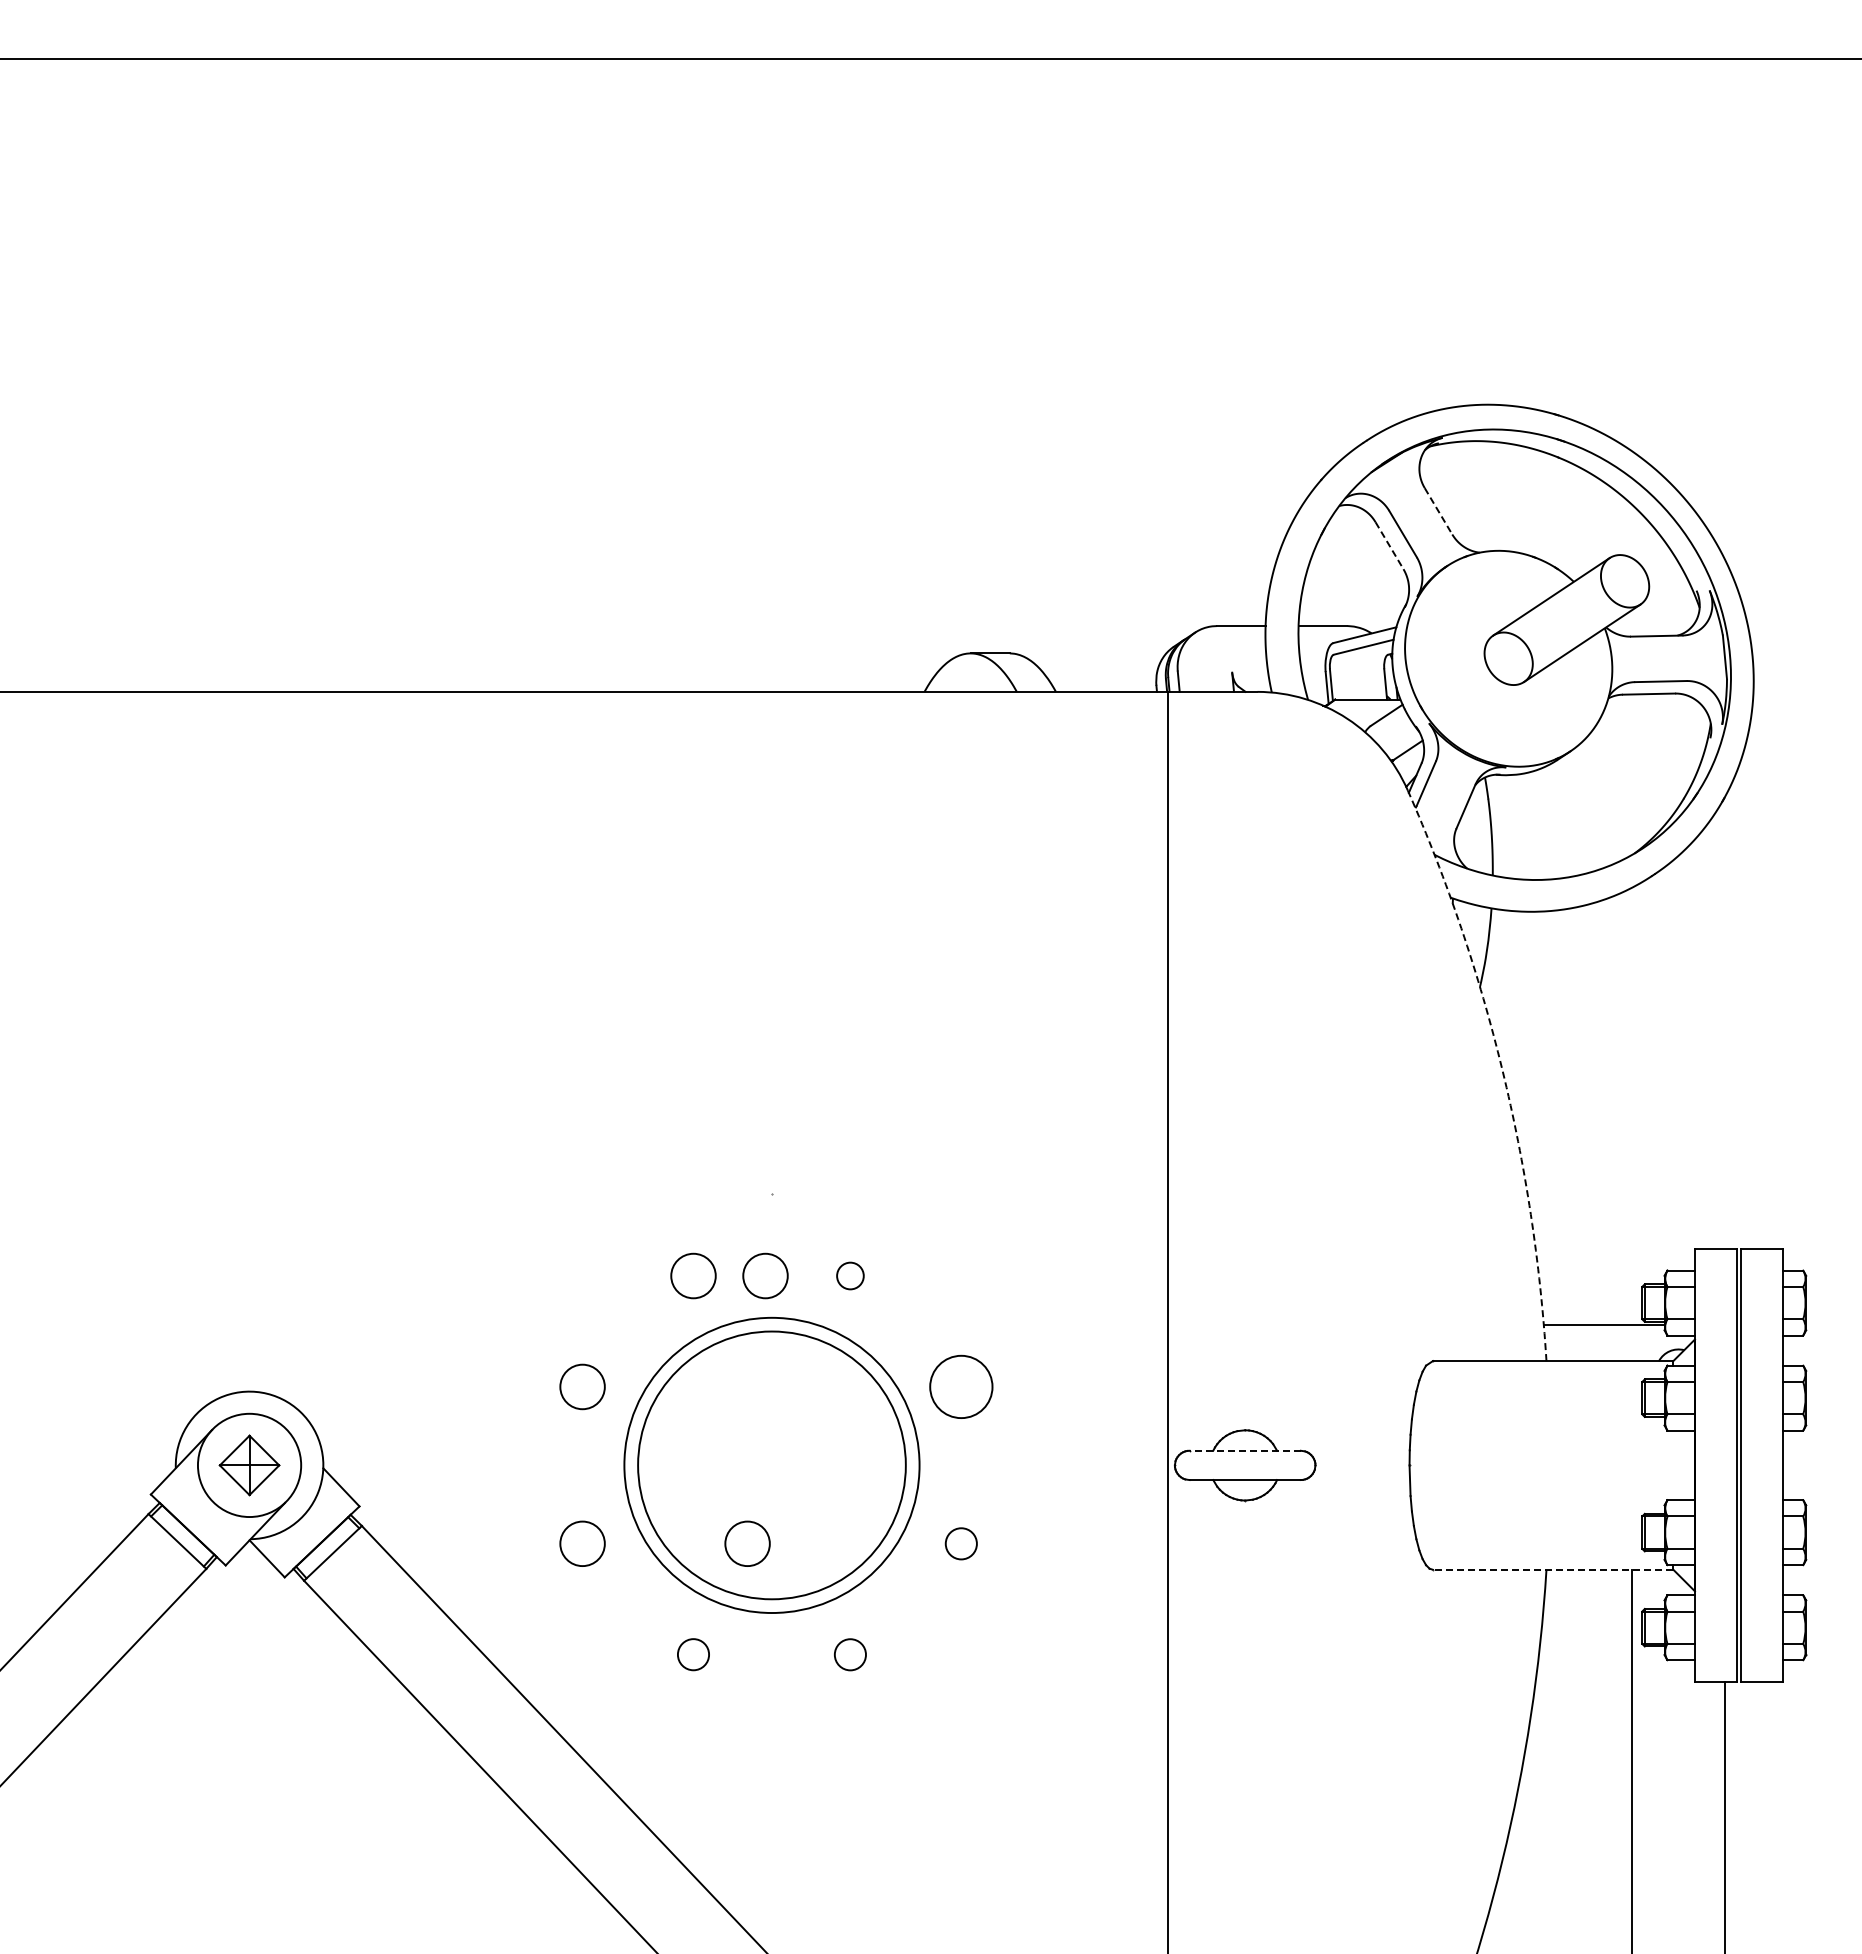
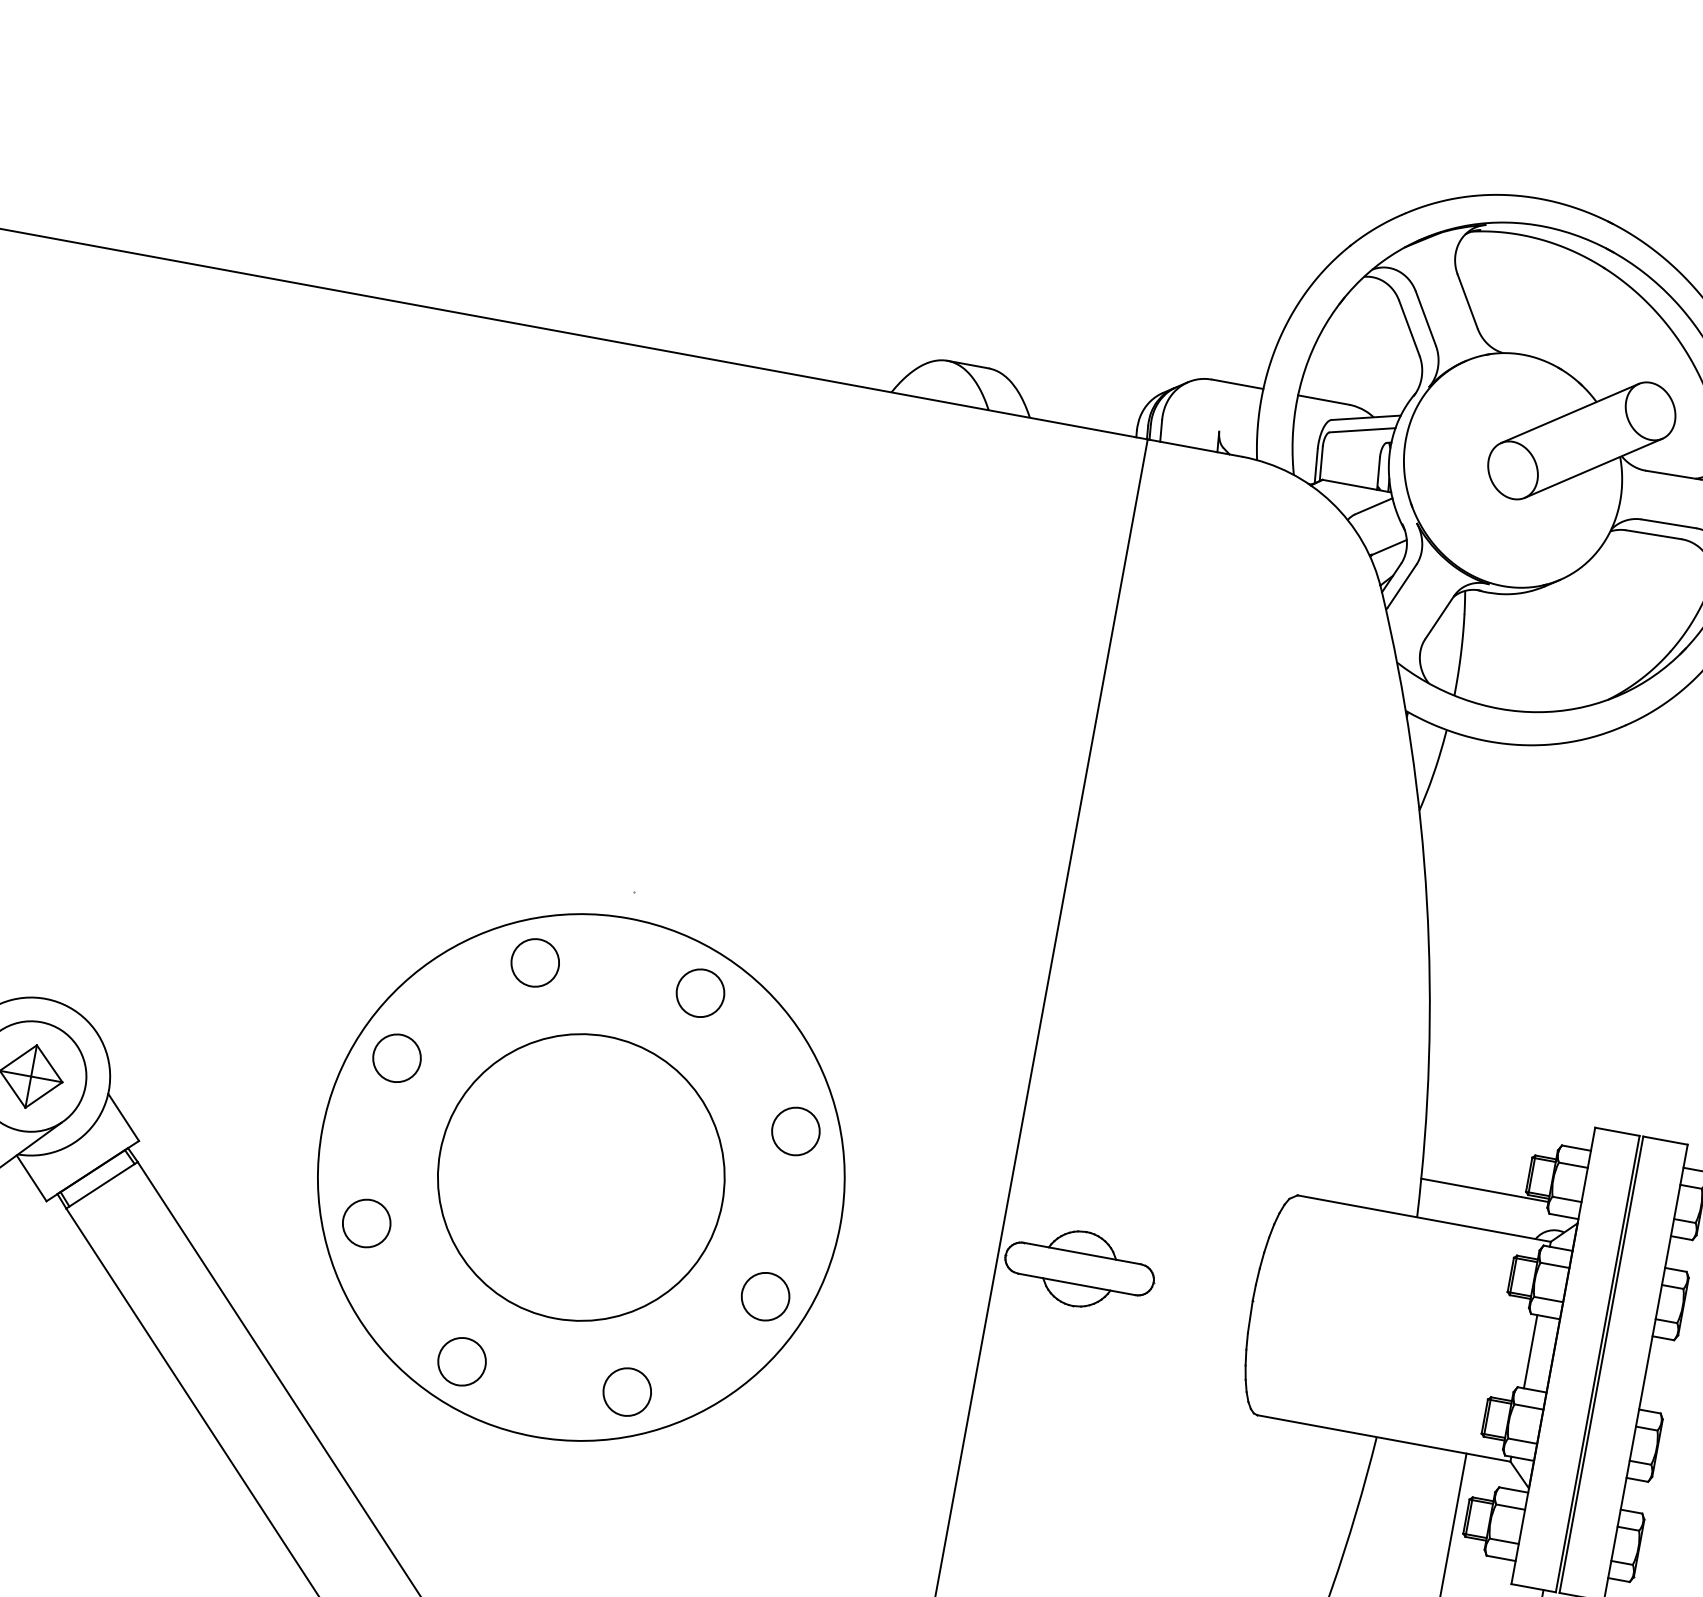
line: (1438, 511) -> (1467, 301), dashed -> solid
line: (1389, 546) -> (1409, 329), dashed -> solid
arc: (1502, 1069) -> (1427, 901), dashed -> solid
circle: (765, 1275) -> (611, 976), removed
circle: (850, 1275) -> (700, 992), size x1.67
circle: (961, 1386) -> (796, 1131), size x0.71
line: (1245, 1450) -> (1082, 1253), dashed -> solid
circle: (771, 1465) -> (580, 1177), size x1.67
line: (1673, 1465) -> (1530, 1351), added
circle: (747, 1543) -> (540, 1255), removed
circle: (961, 1543) -> (765, 1296), size x1.43
line: (1552, 1569) -> (1383, 1437), dashed -> solid
circle: (693, 1654) -> (462, 1361), size x1.43
circle: (850, 1654) -> (627, 1391), size x1.43

